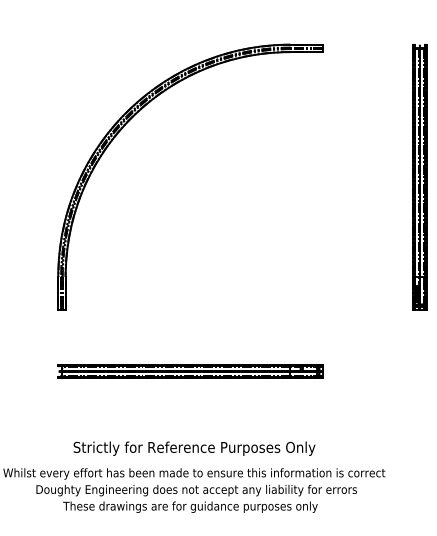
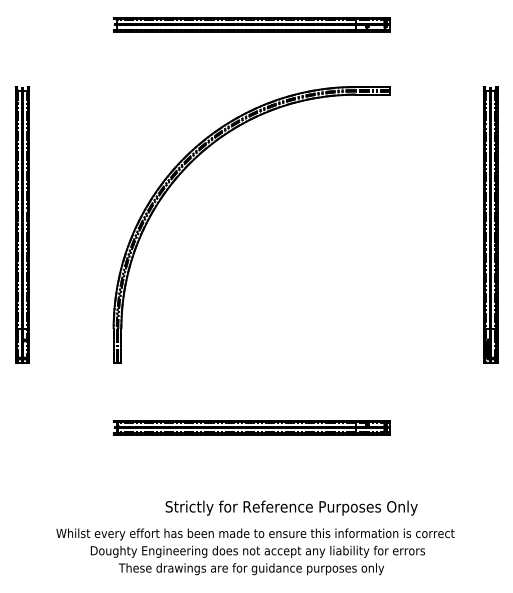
text: (194, 448) -> (291, 507), moved

